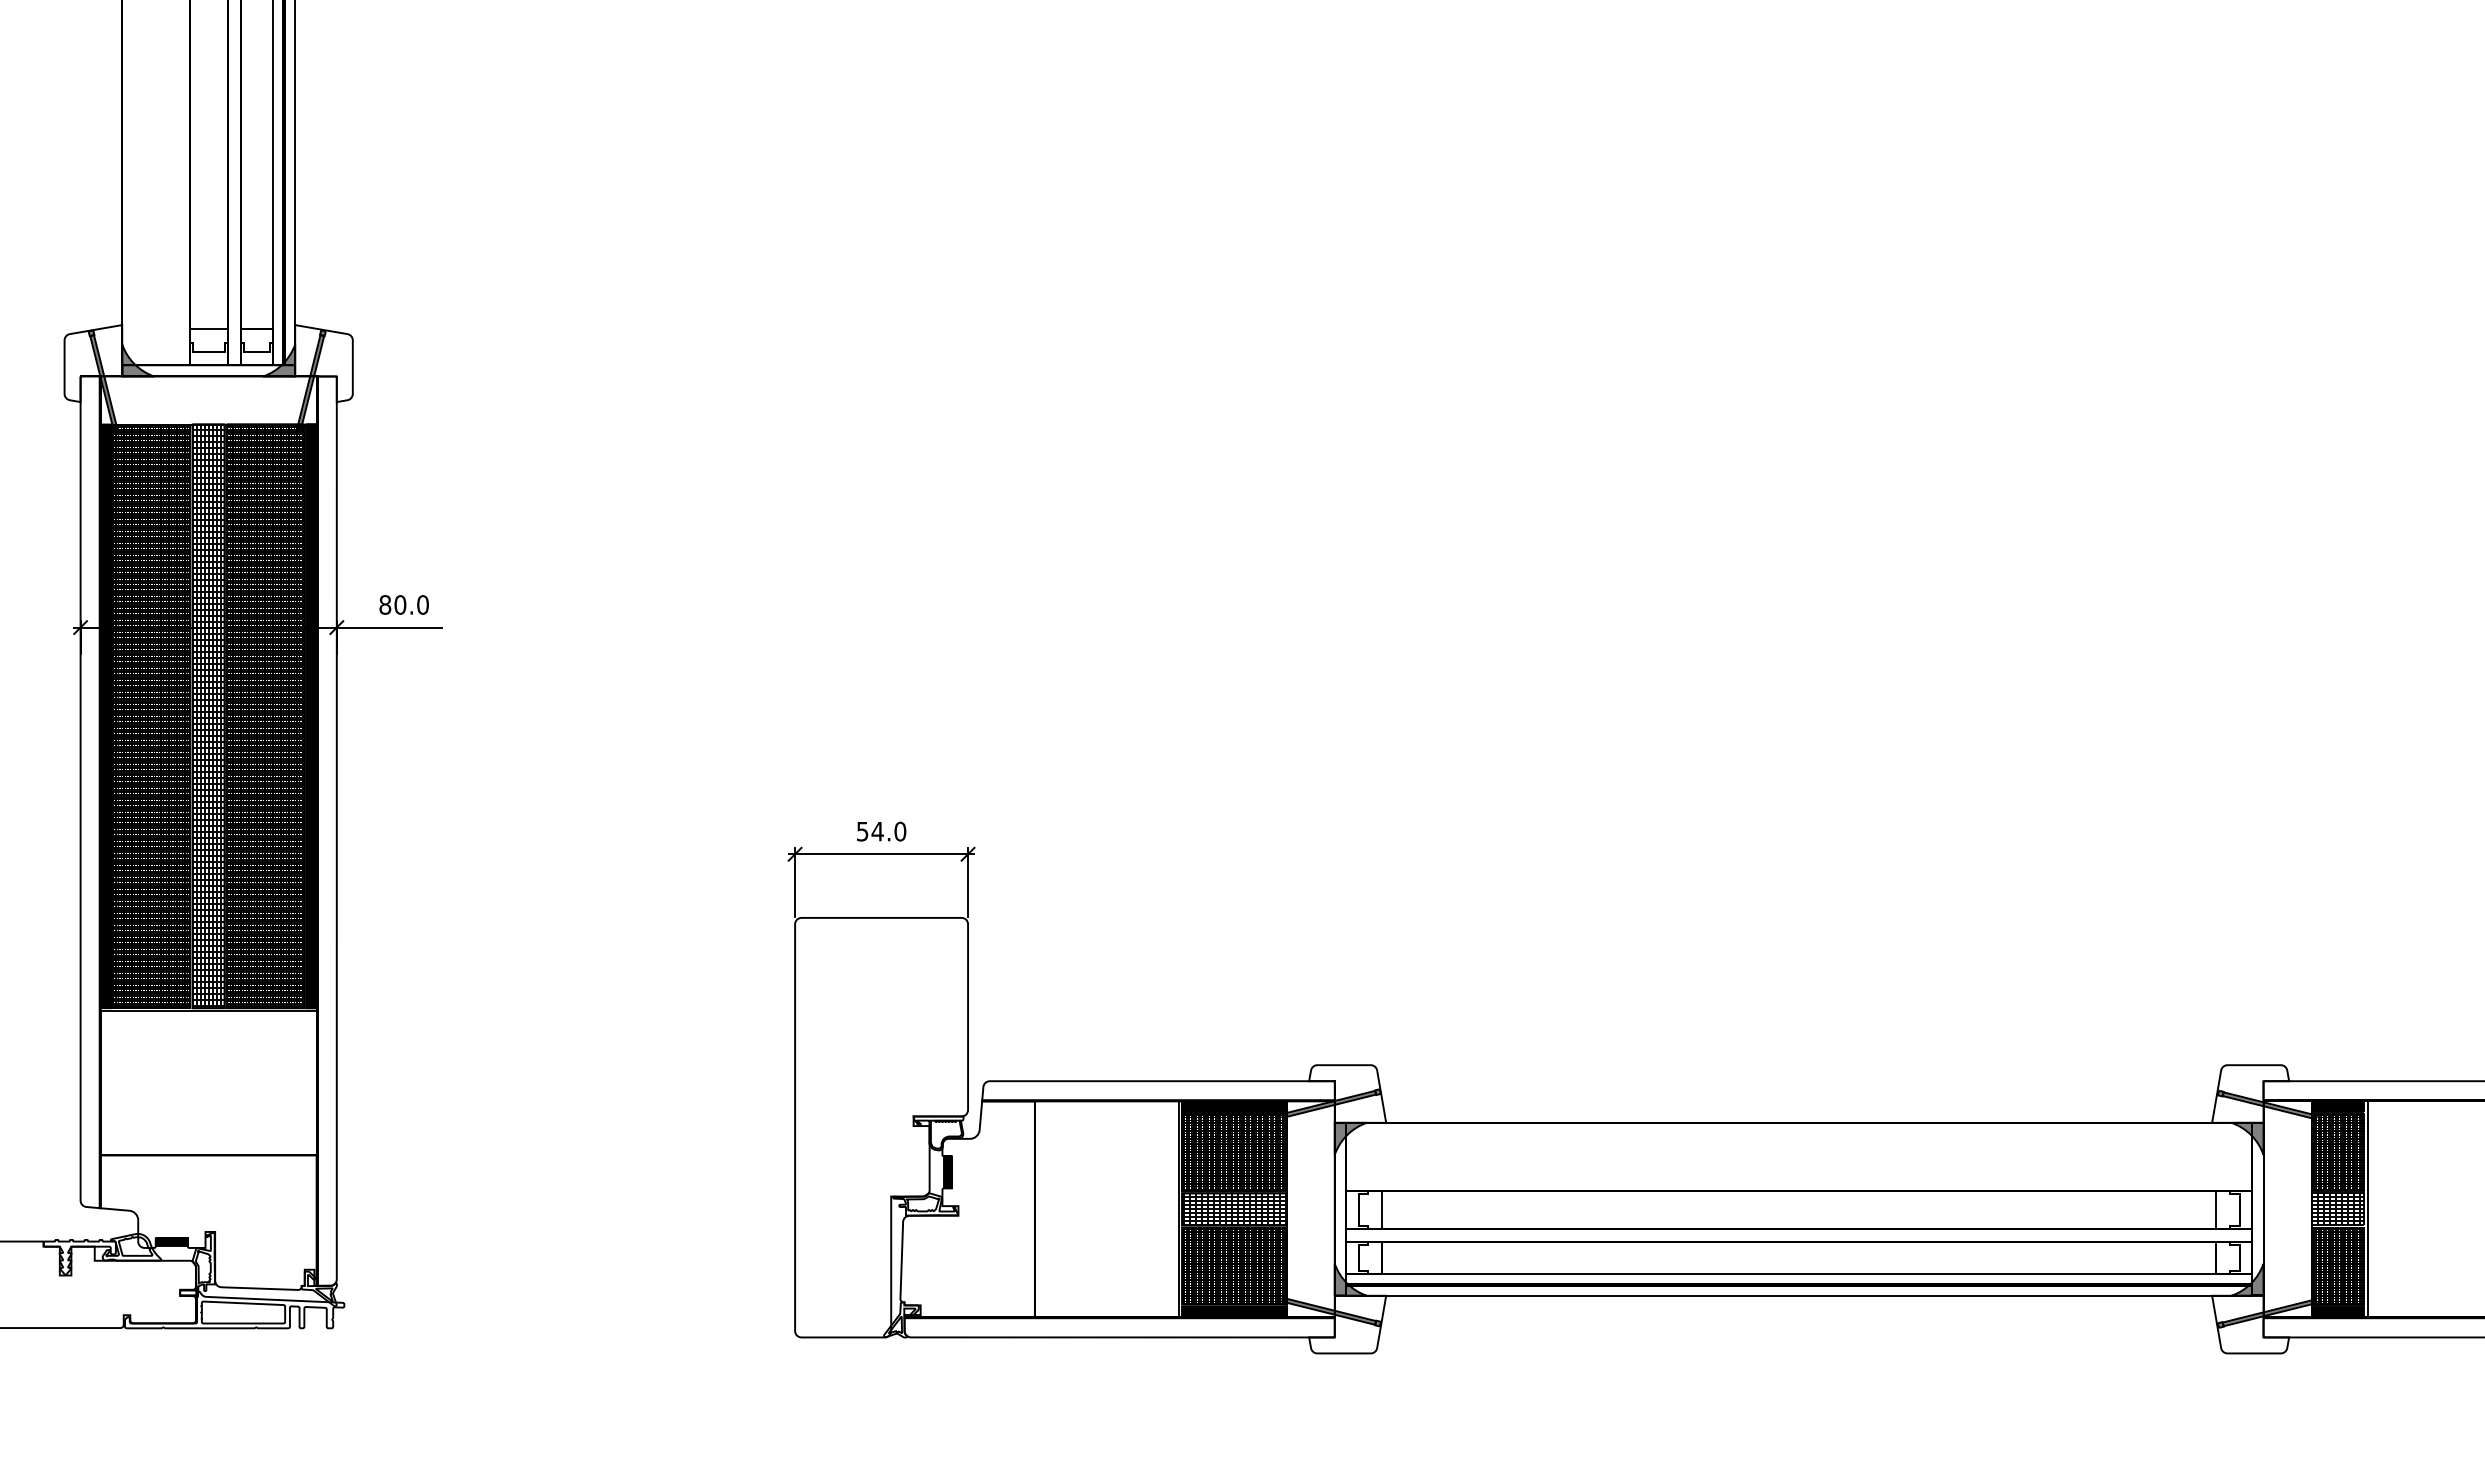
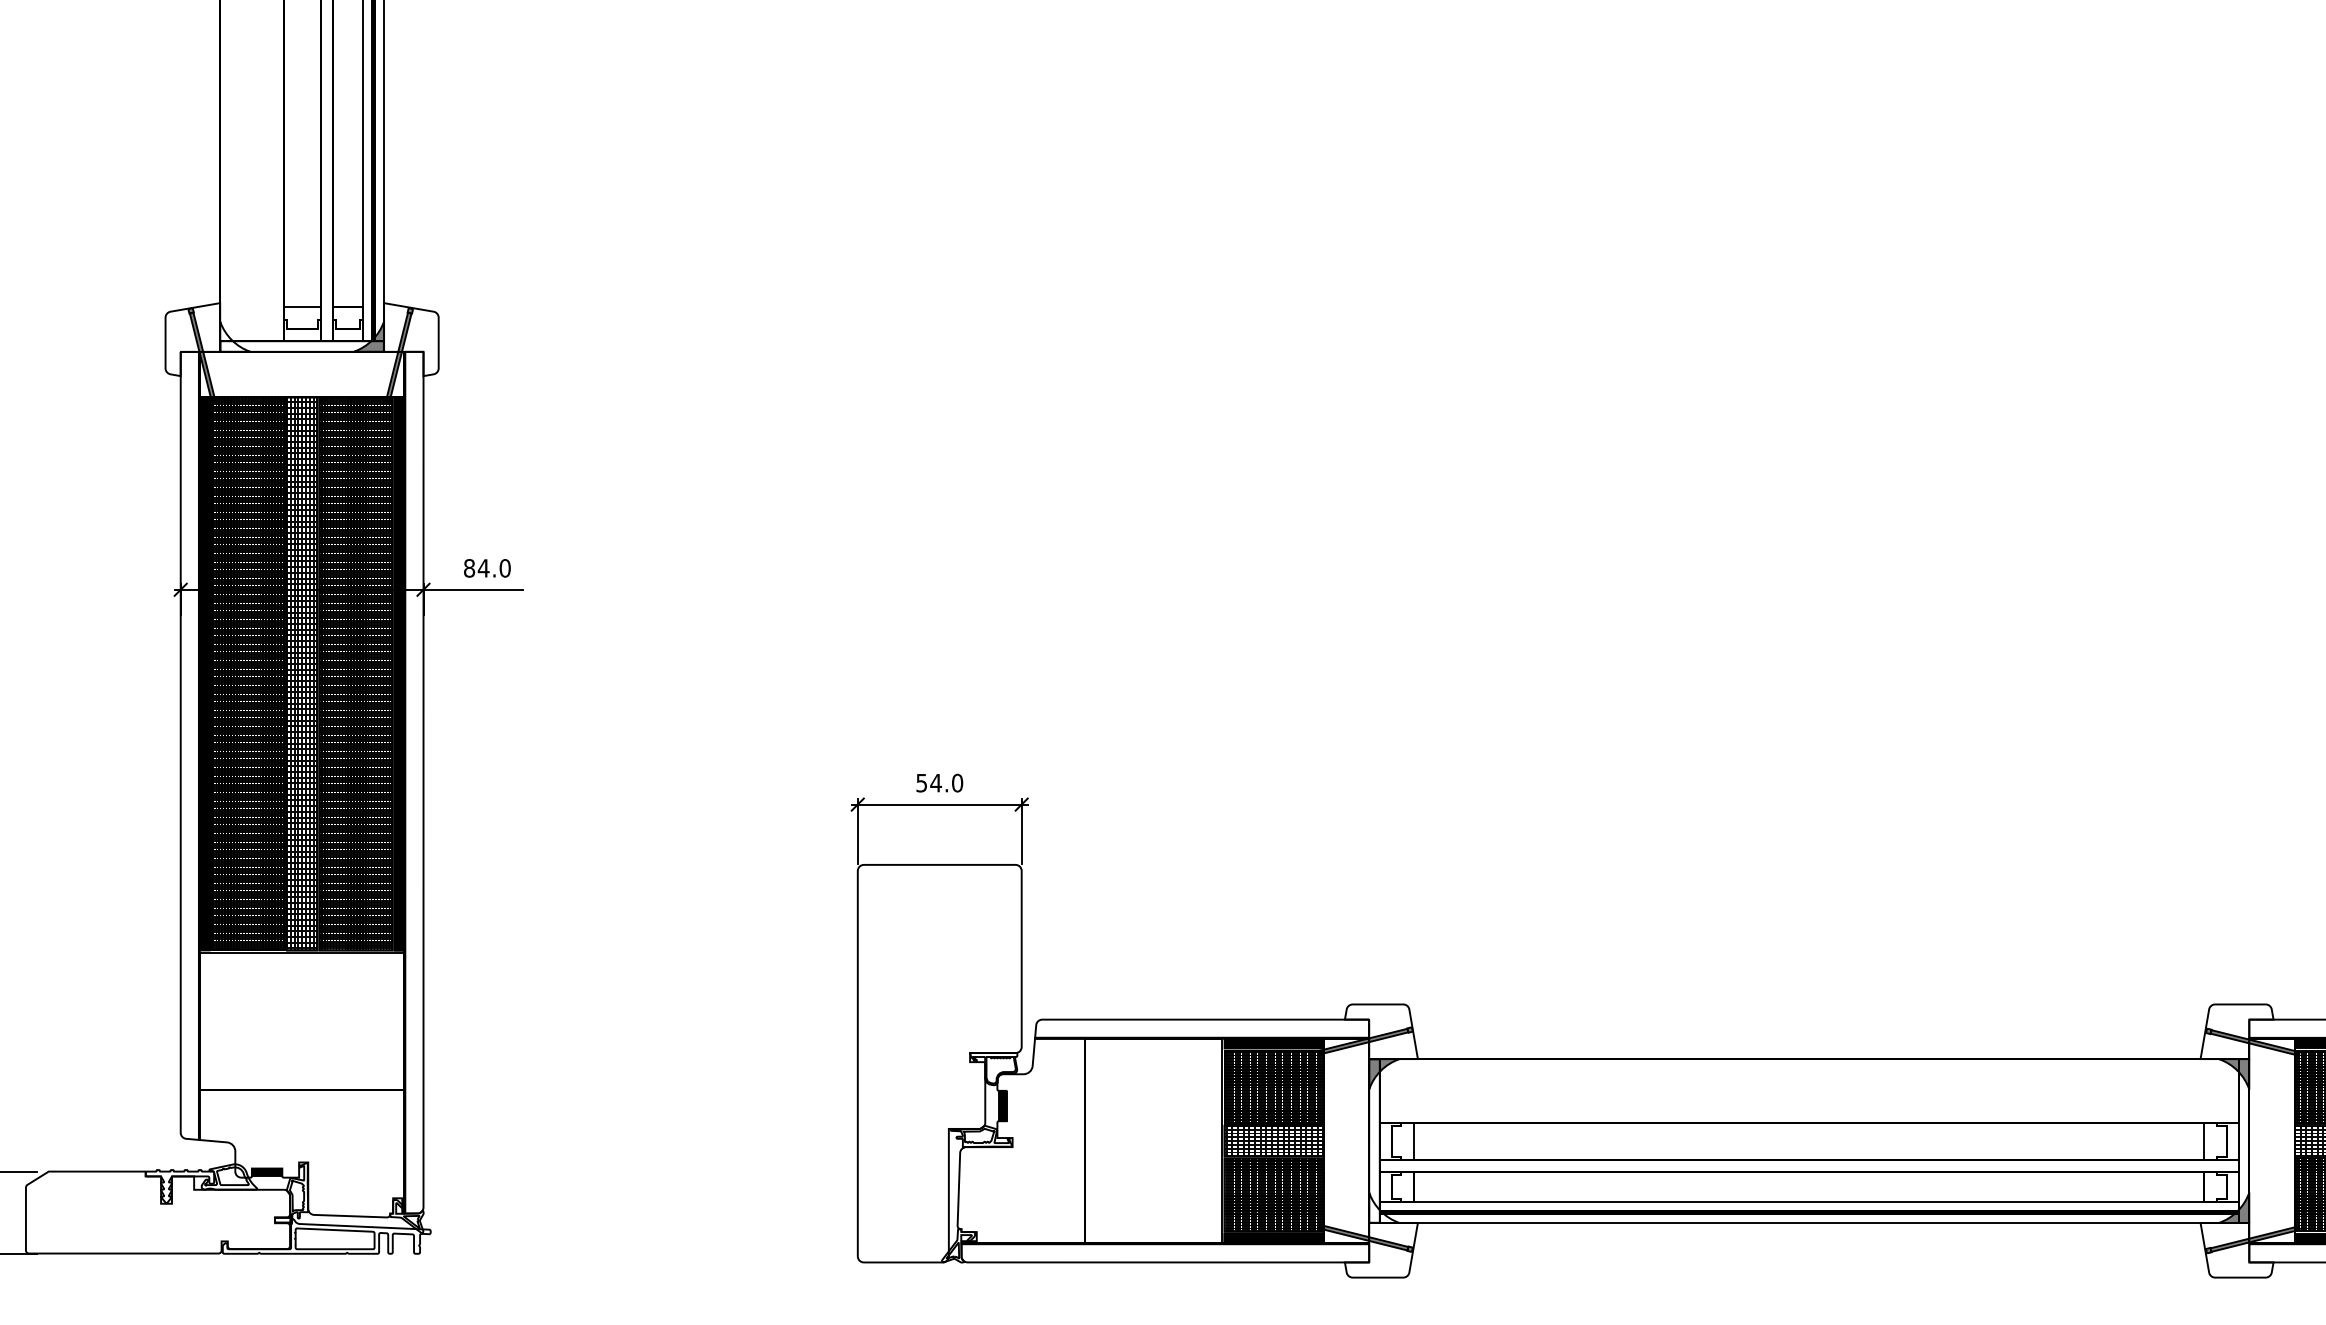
fill: (138, 360) -> (235, 336), removed
text: (400, 604) -> (483, 567), 80.0 -> 84.0
fill: (1350, 1279) -> (1384, 1207), removed

